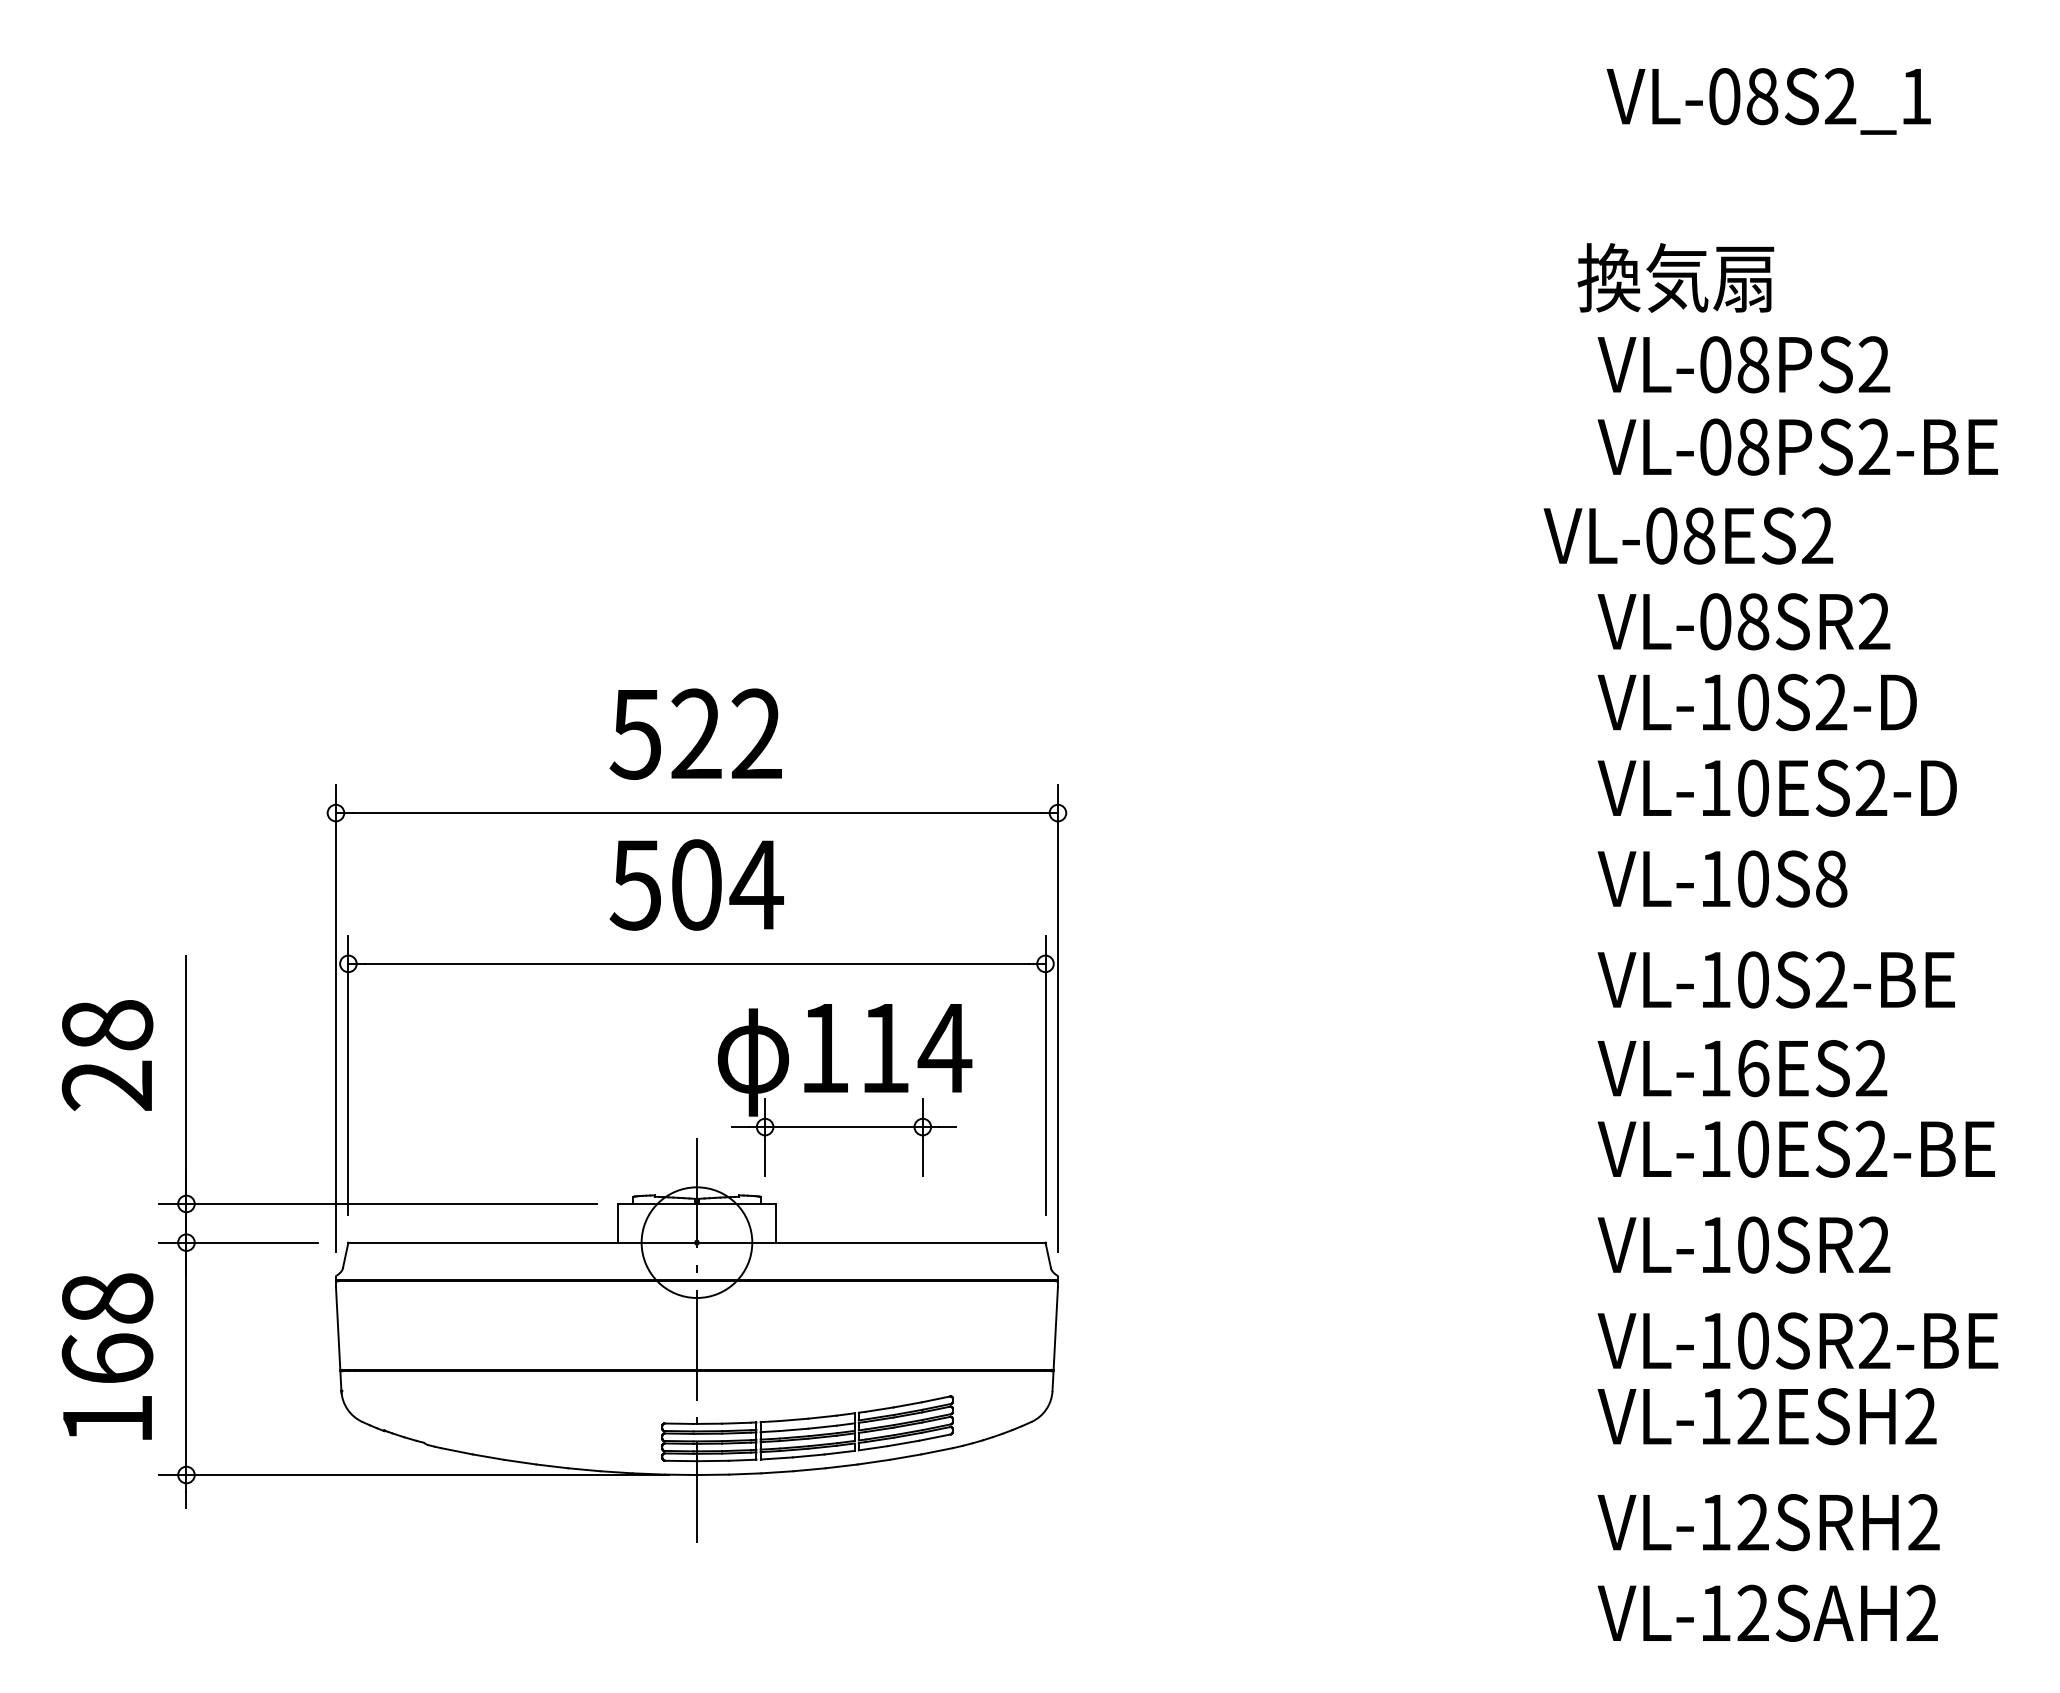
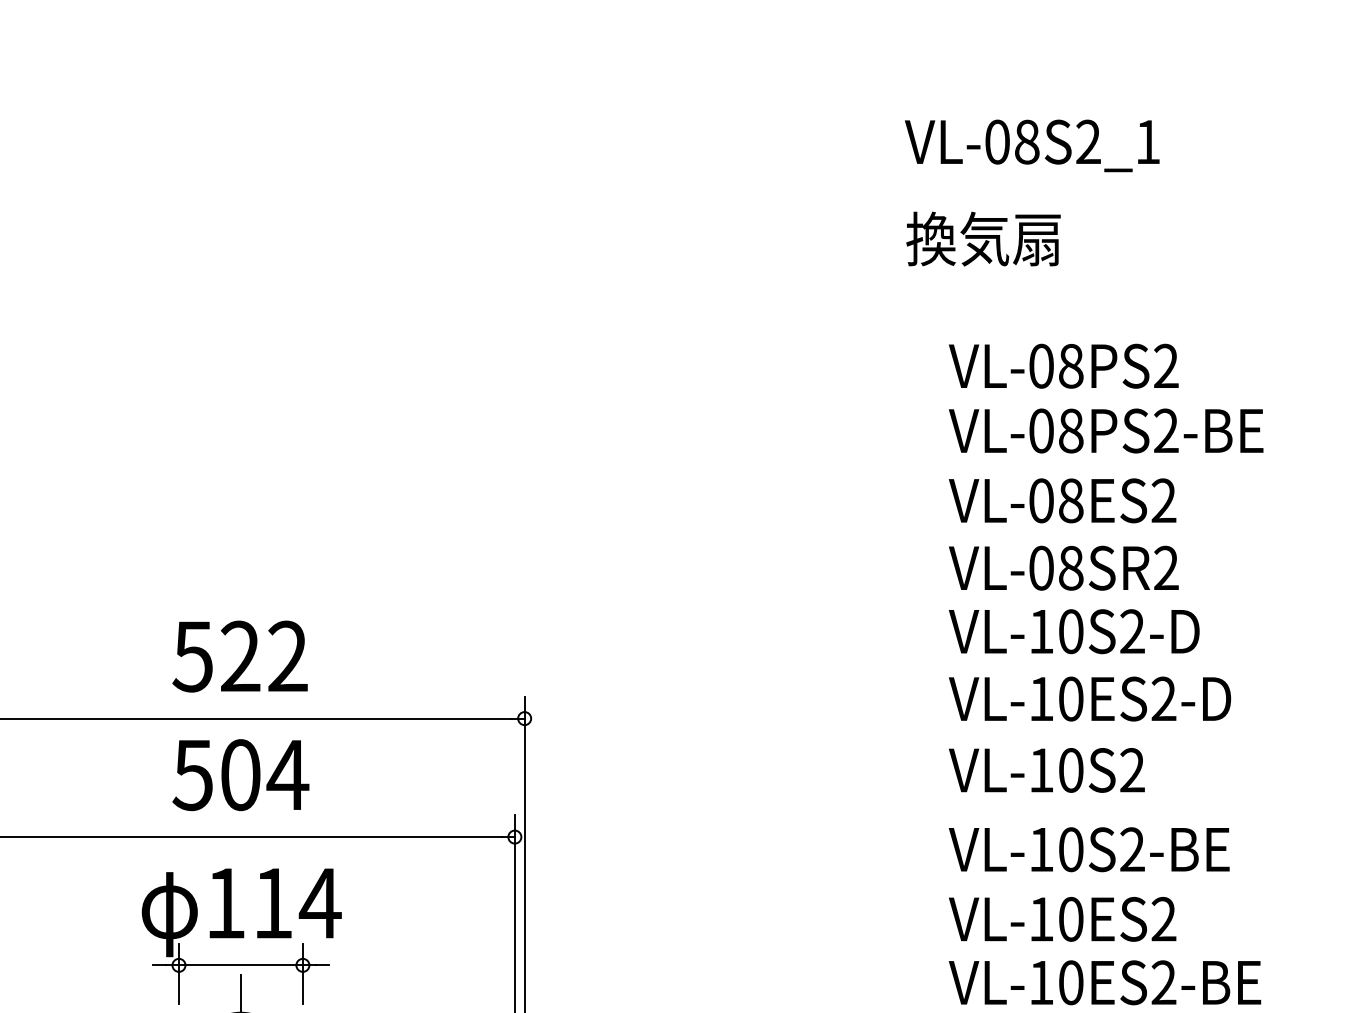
text: (1768, 101) -> (1031, 145), moved
text: (1675, 277) -> (983, 238), moved
text: (1688, 535) -> (1062, 500), moved
text: (1831, 878) -> (1132, 770), VL-10S8 -> VL-10S2
text: (1753, 1068) -> (1071, 919), VL-16ES2 -> VL-10ES2
part: (844, 1090) -> (241, 936), moved

